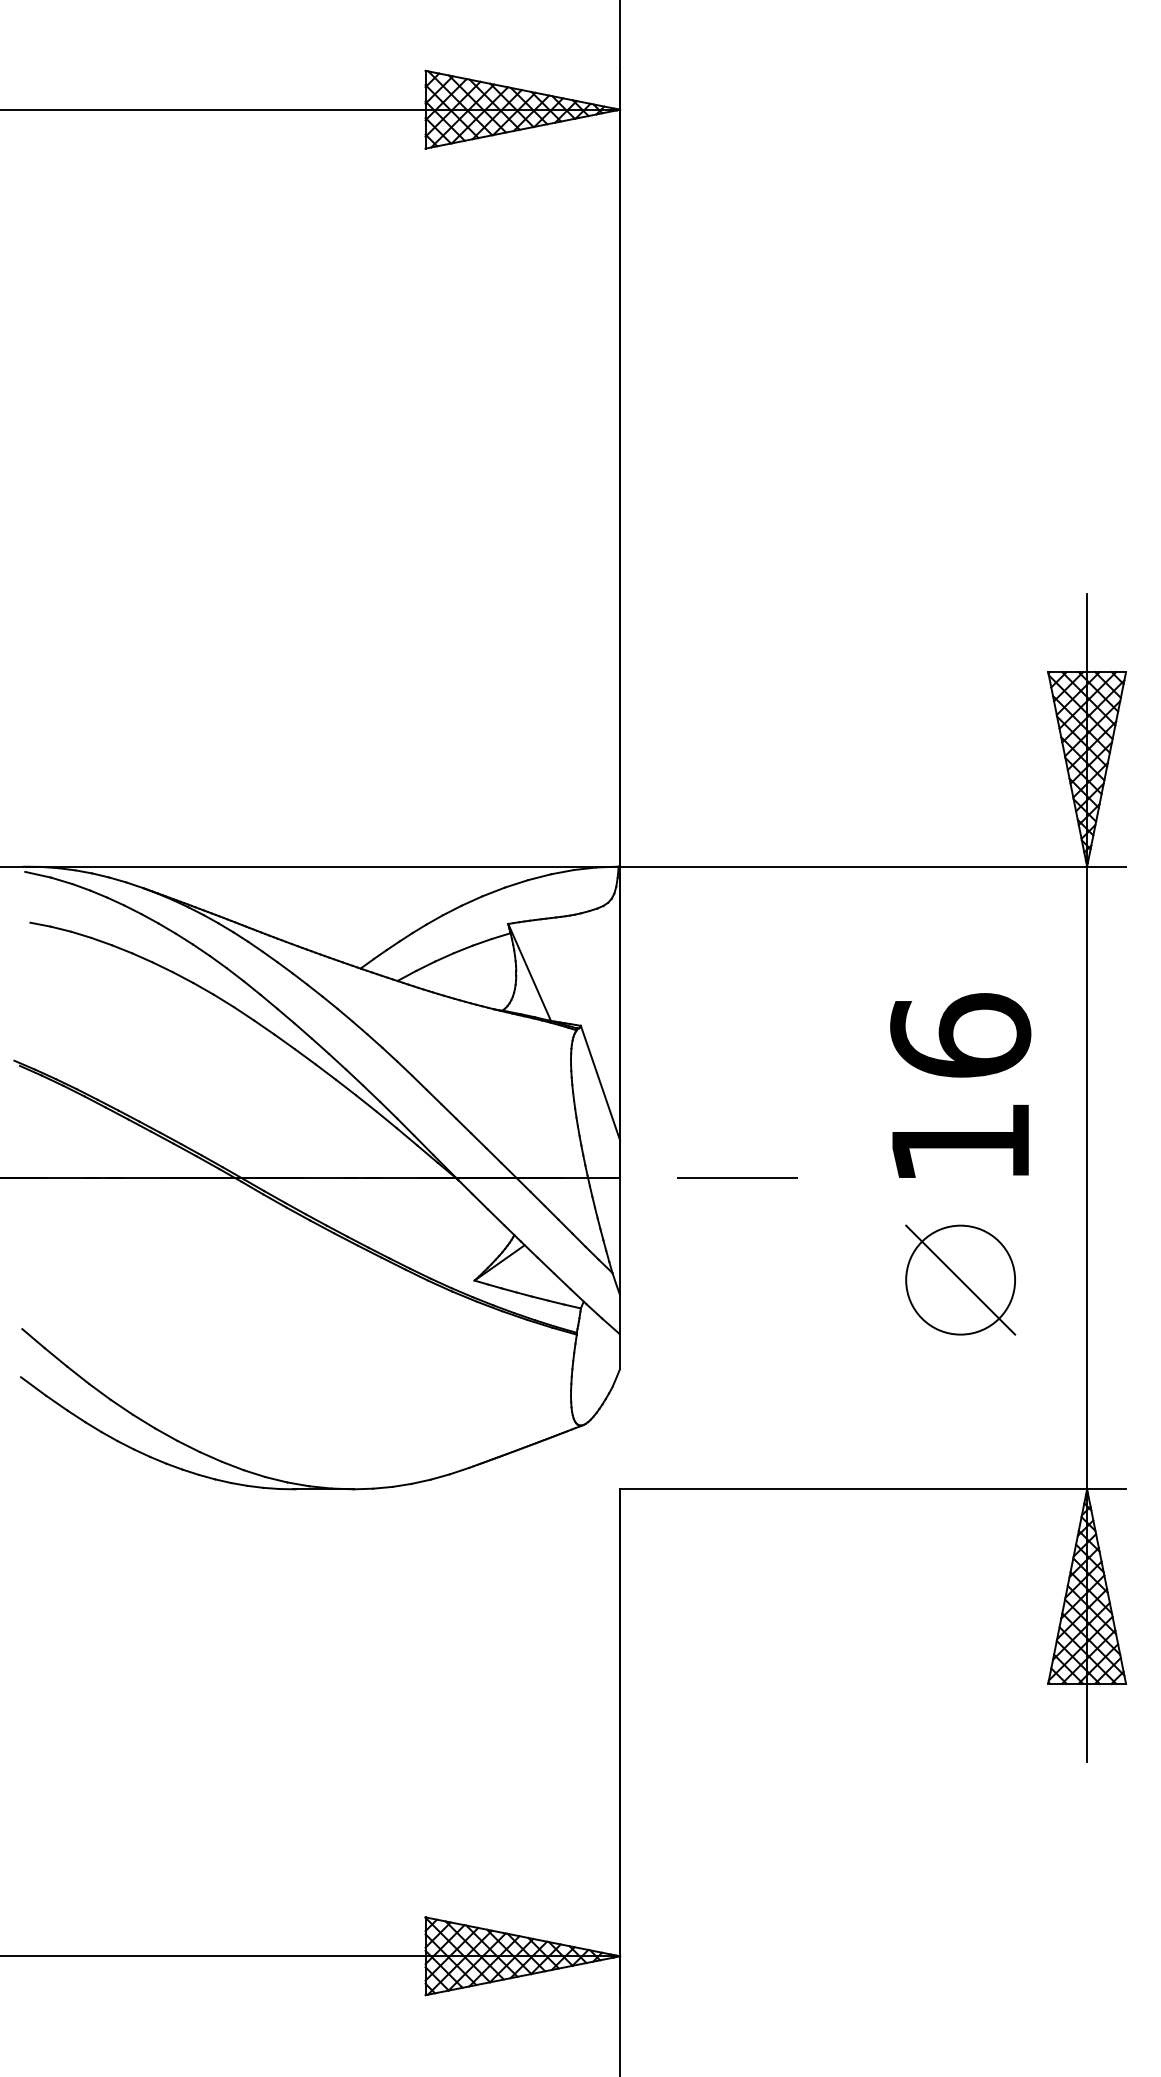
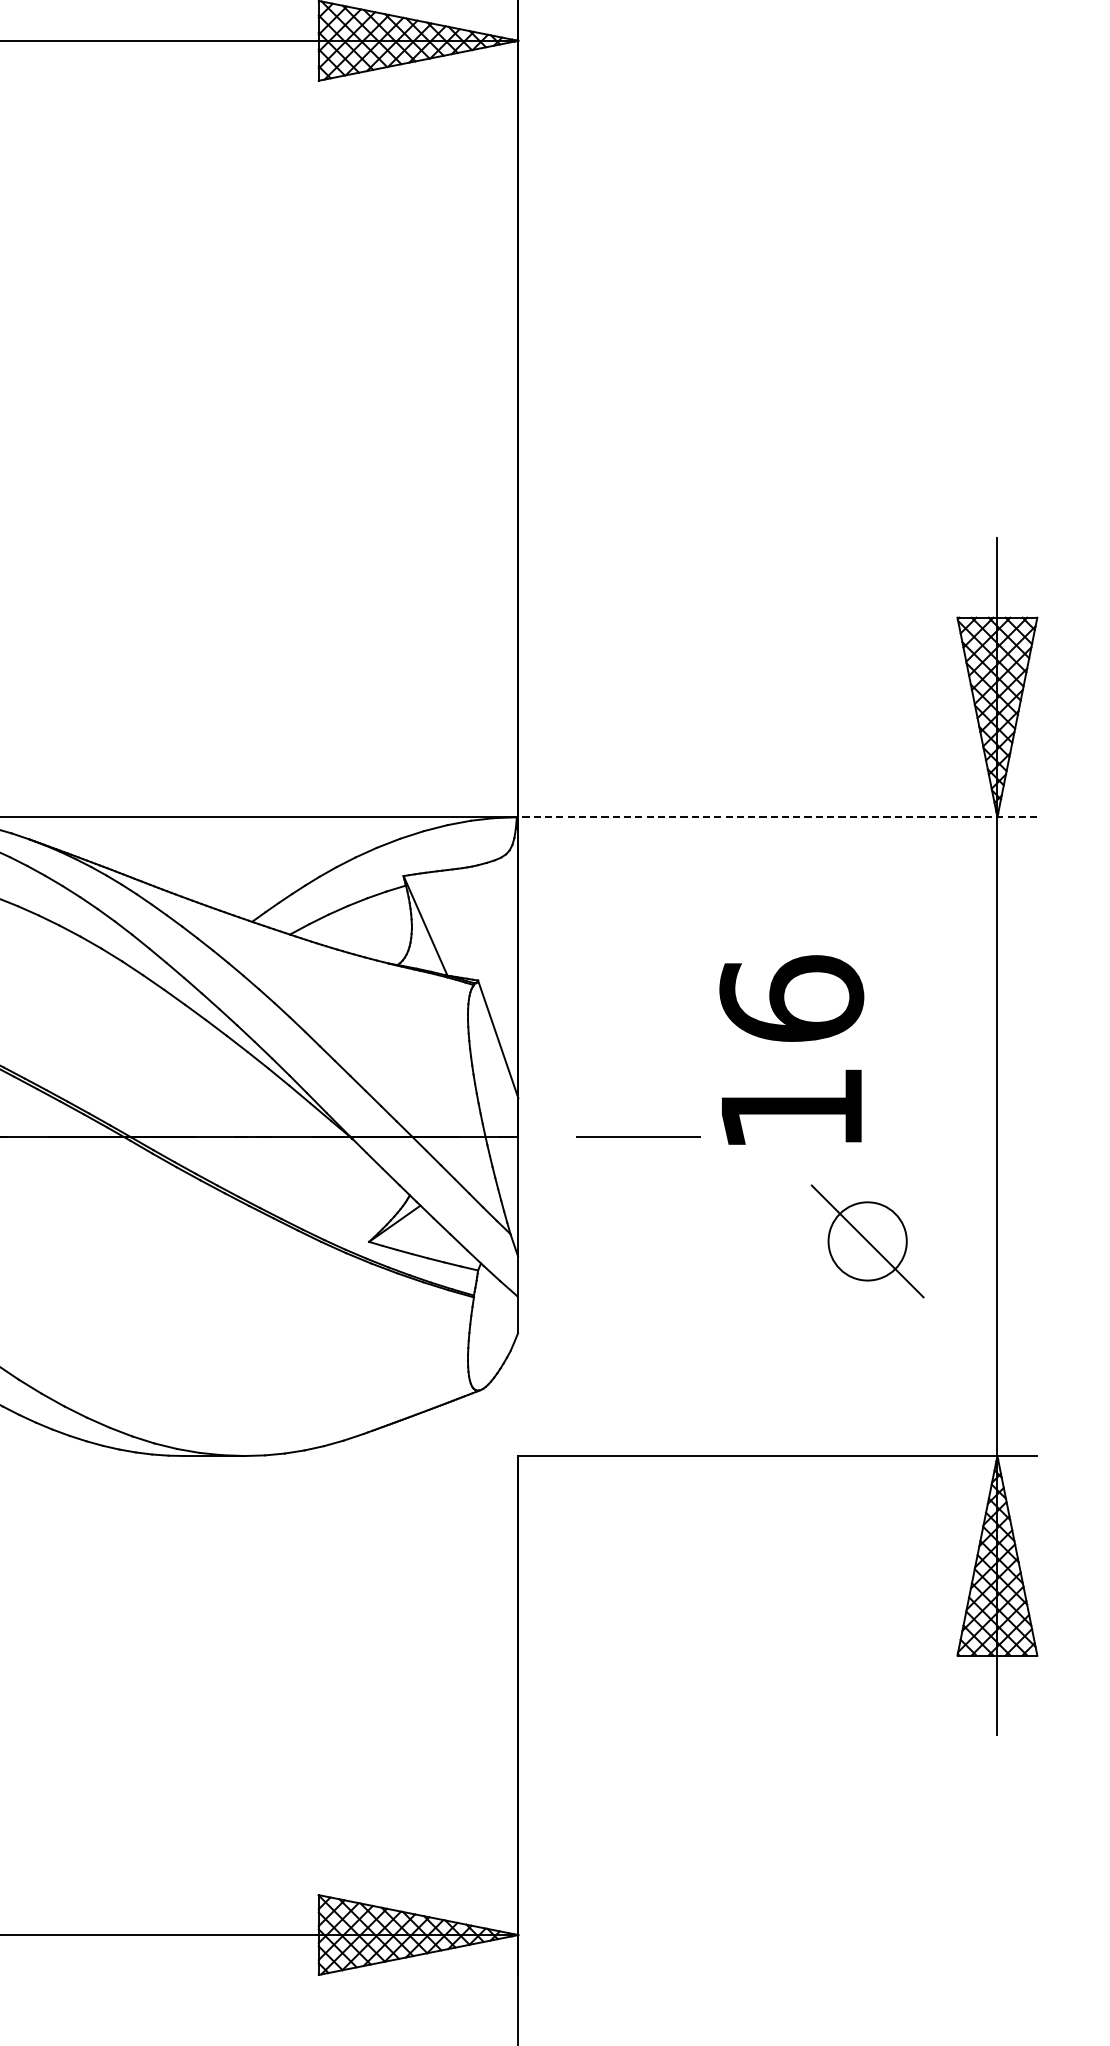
line: (873, 866) -> (778, 817), solid -> dashed
text: (960, 1085) -> (791, 1049), moved
circle: (960, 1279) -> (867, 1240), size x0.7

